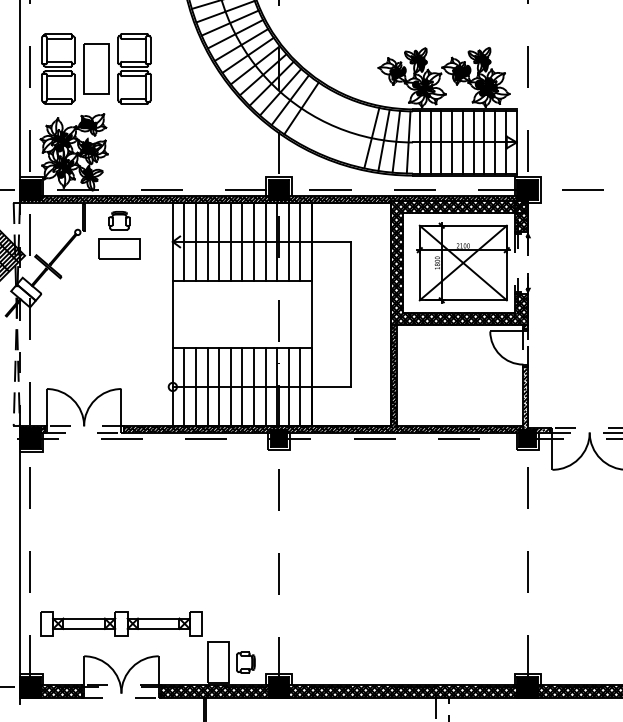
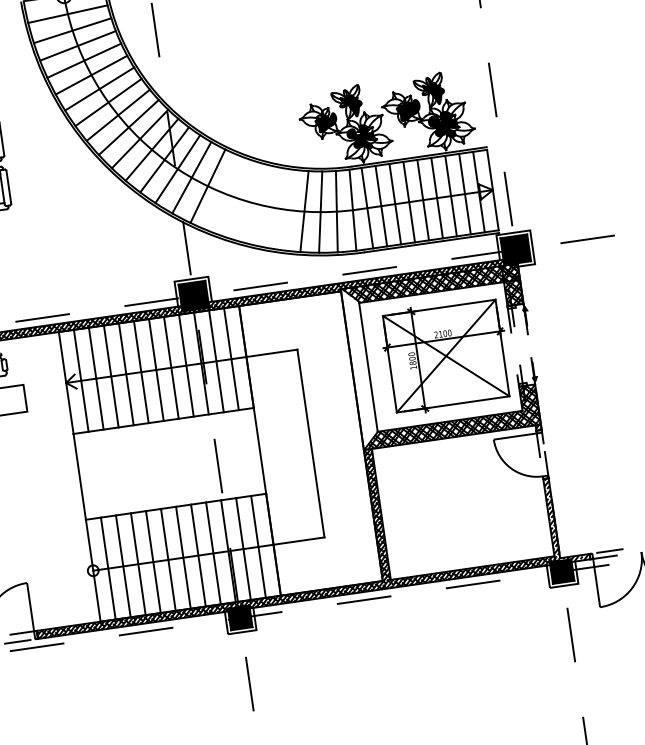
hatch: (396, 262) -> (359, 367), removed

